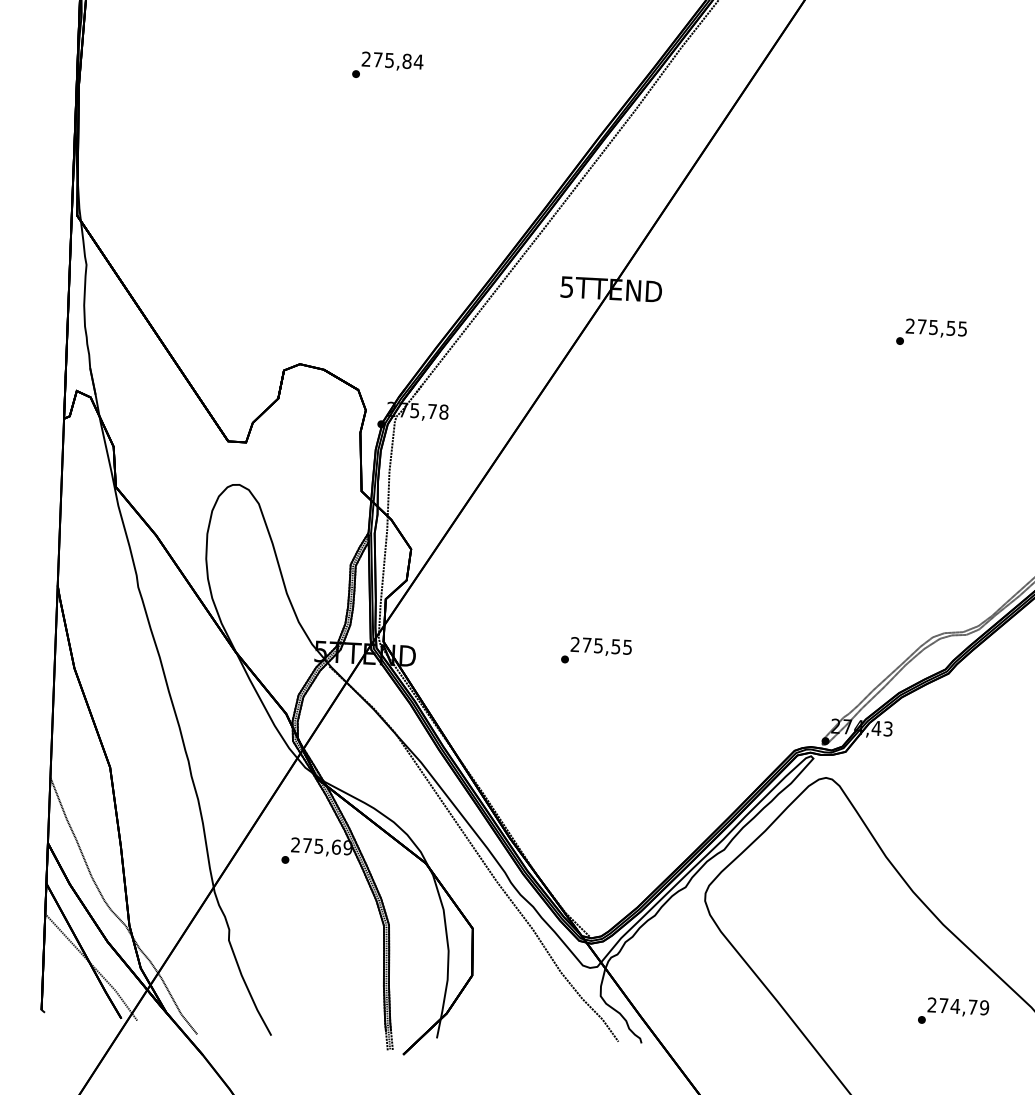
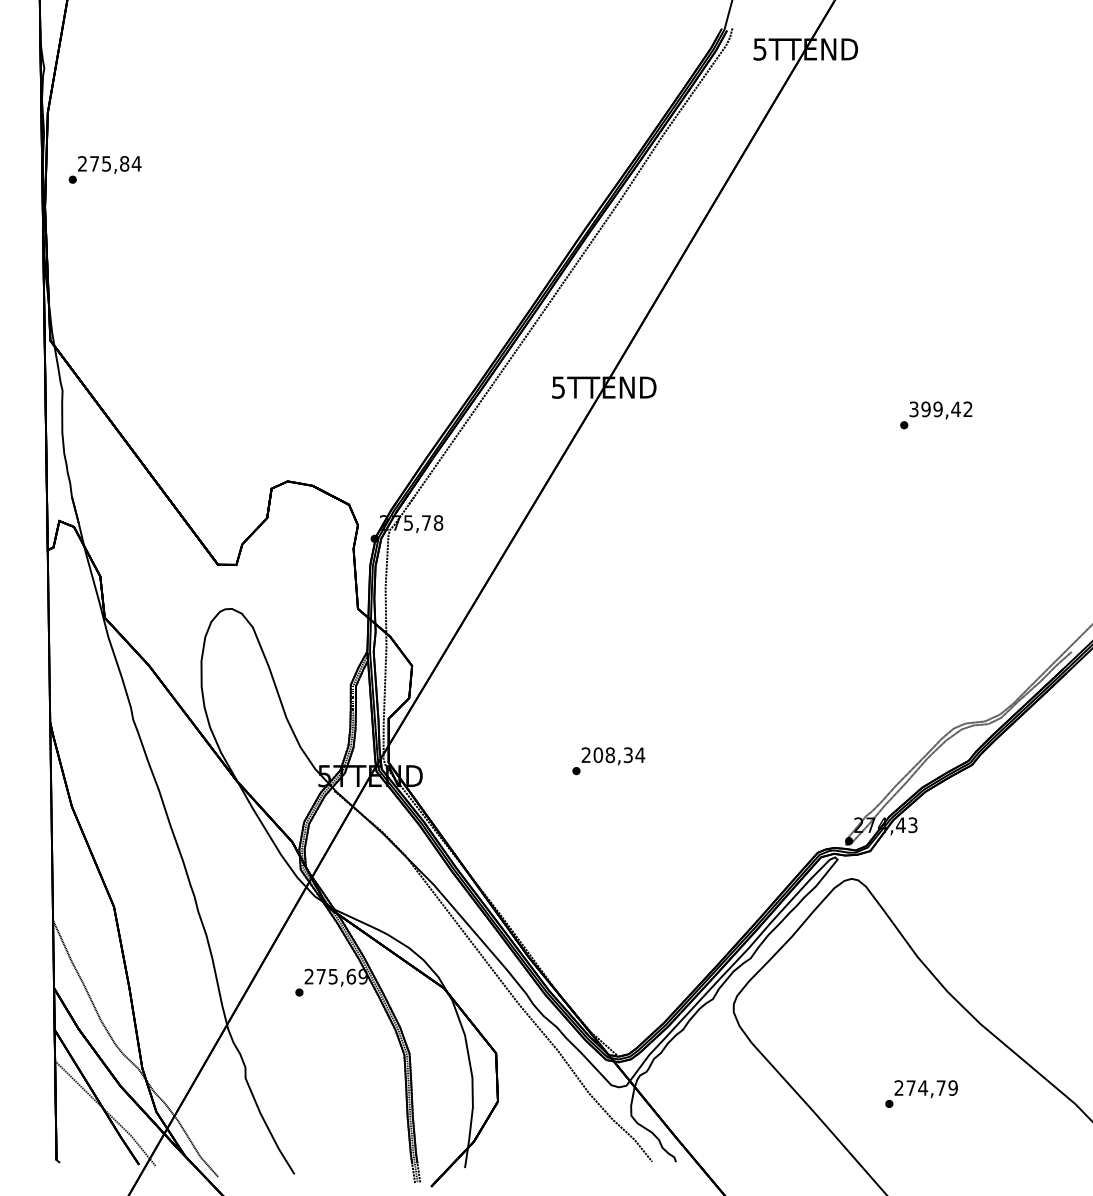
text: (387, 65) -> (104, 169), moved
text: (935, 327) -> (940, 409), 275,55 -> 399,42
text: (607, 646) -> (619, 755), 275,55 -> 208,34
text: (953, 1011) -> (921, 1093), moved

